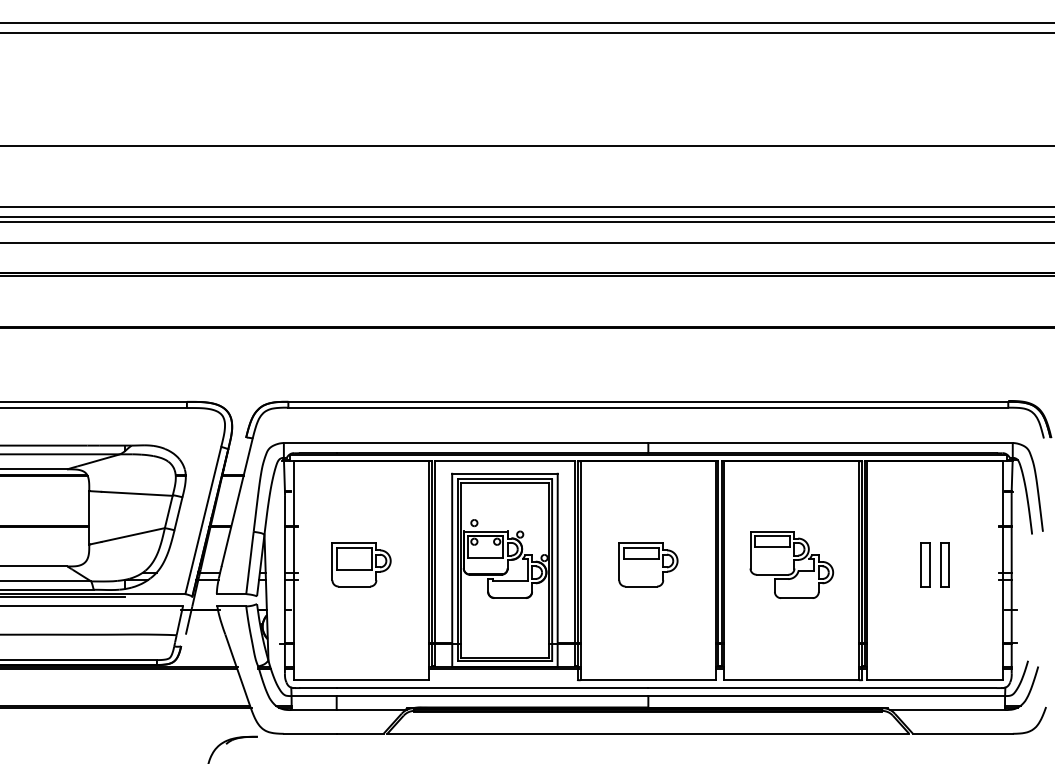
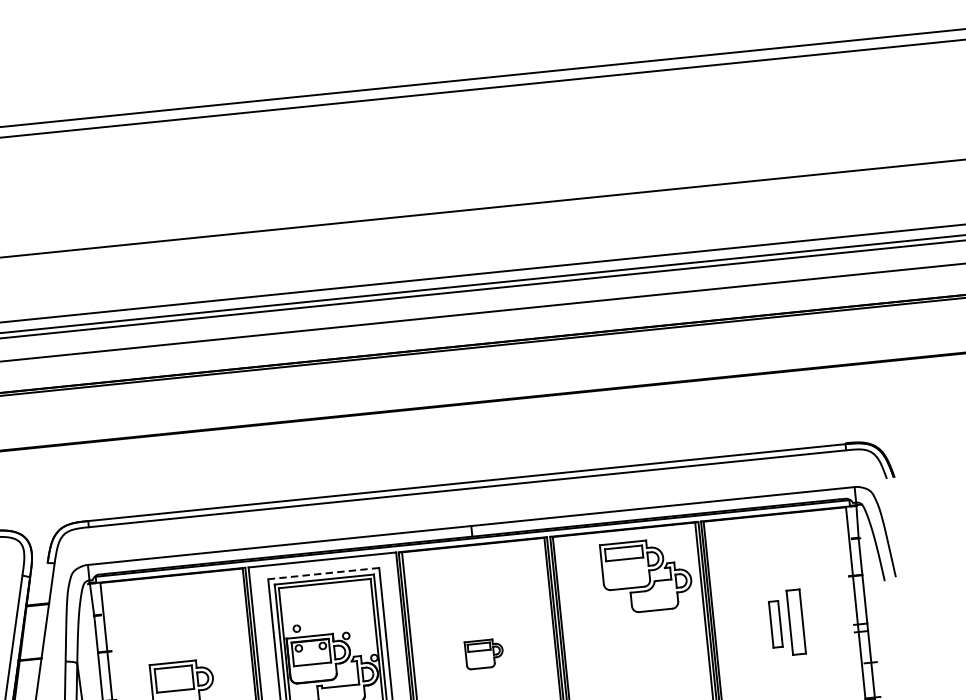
line: (504, 473) -> (323, 573), solid -> dashed
part: (648, 564) -> (484, 653), size x0.6
part: (791, 564) -> (646, 575), moved
part: (944, 564) -> (795, 622), size x1.4

